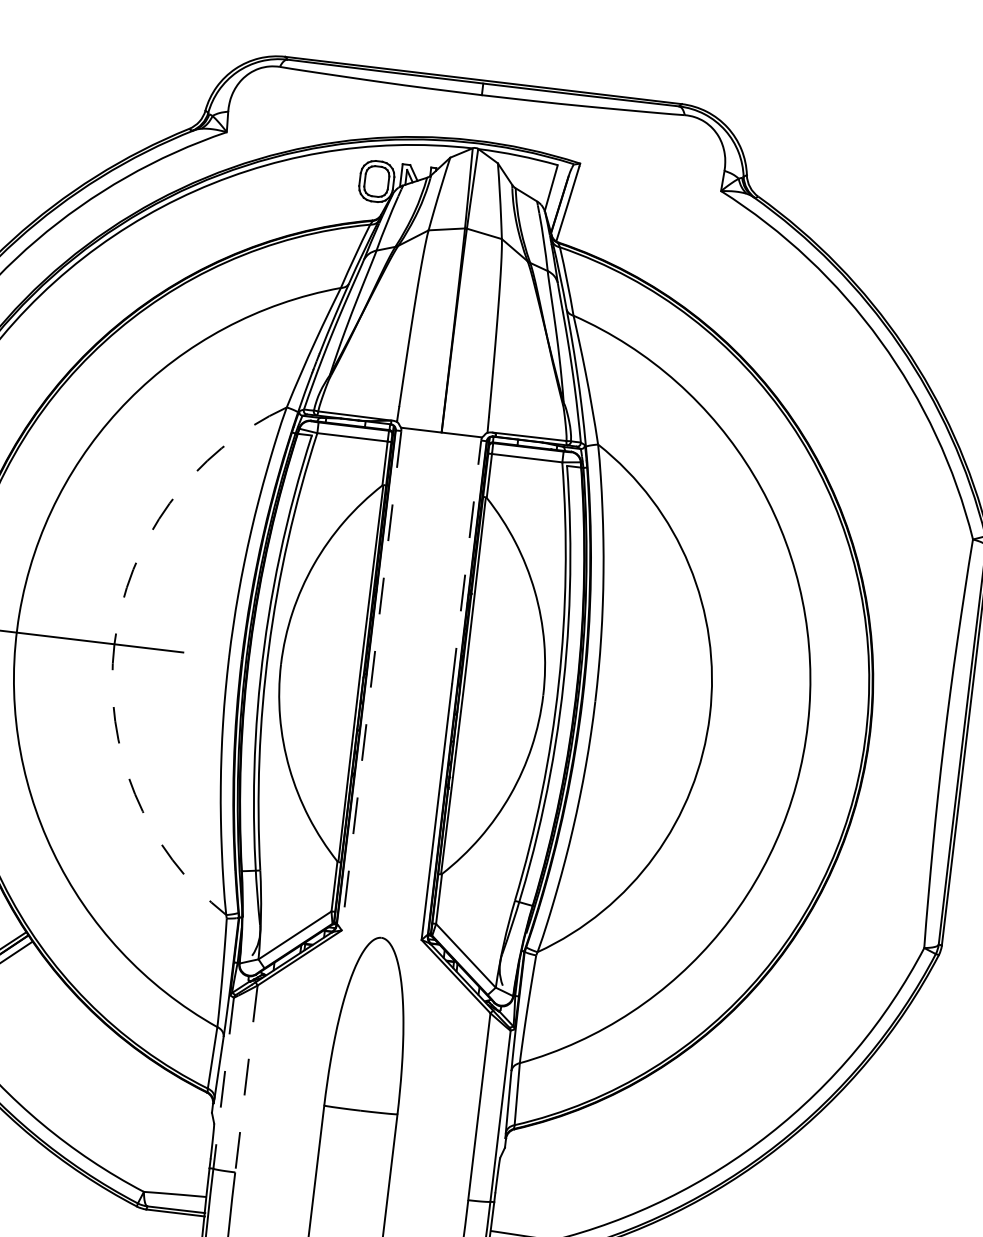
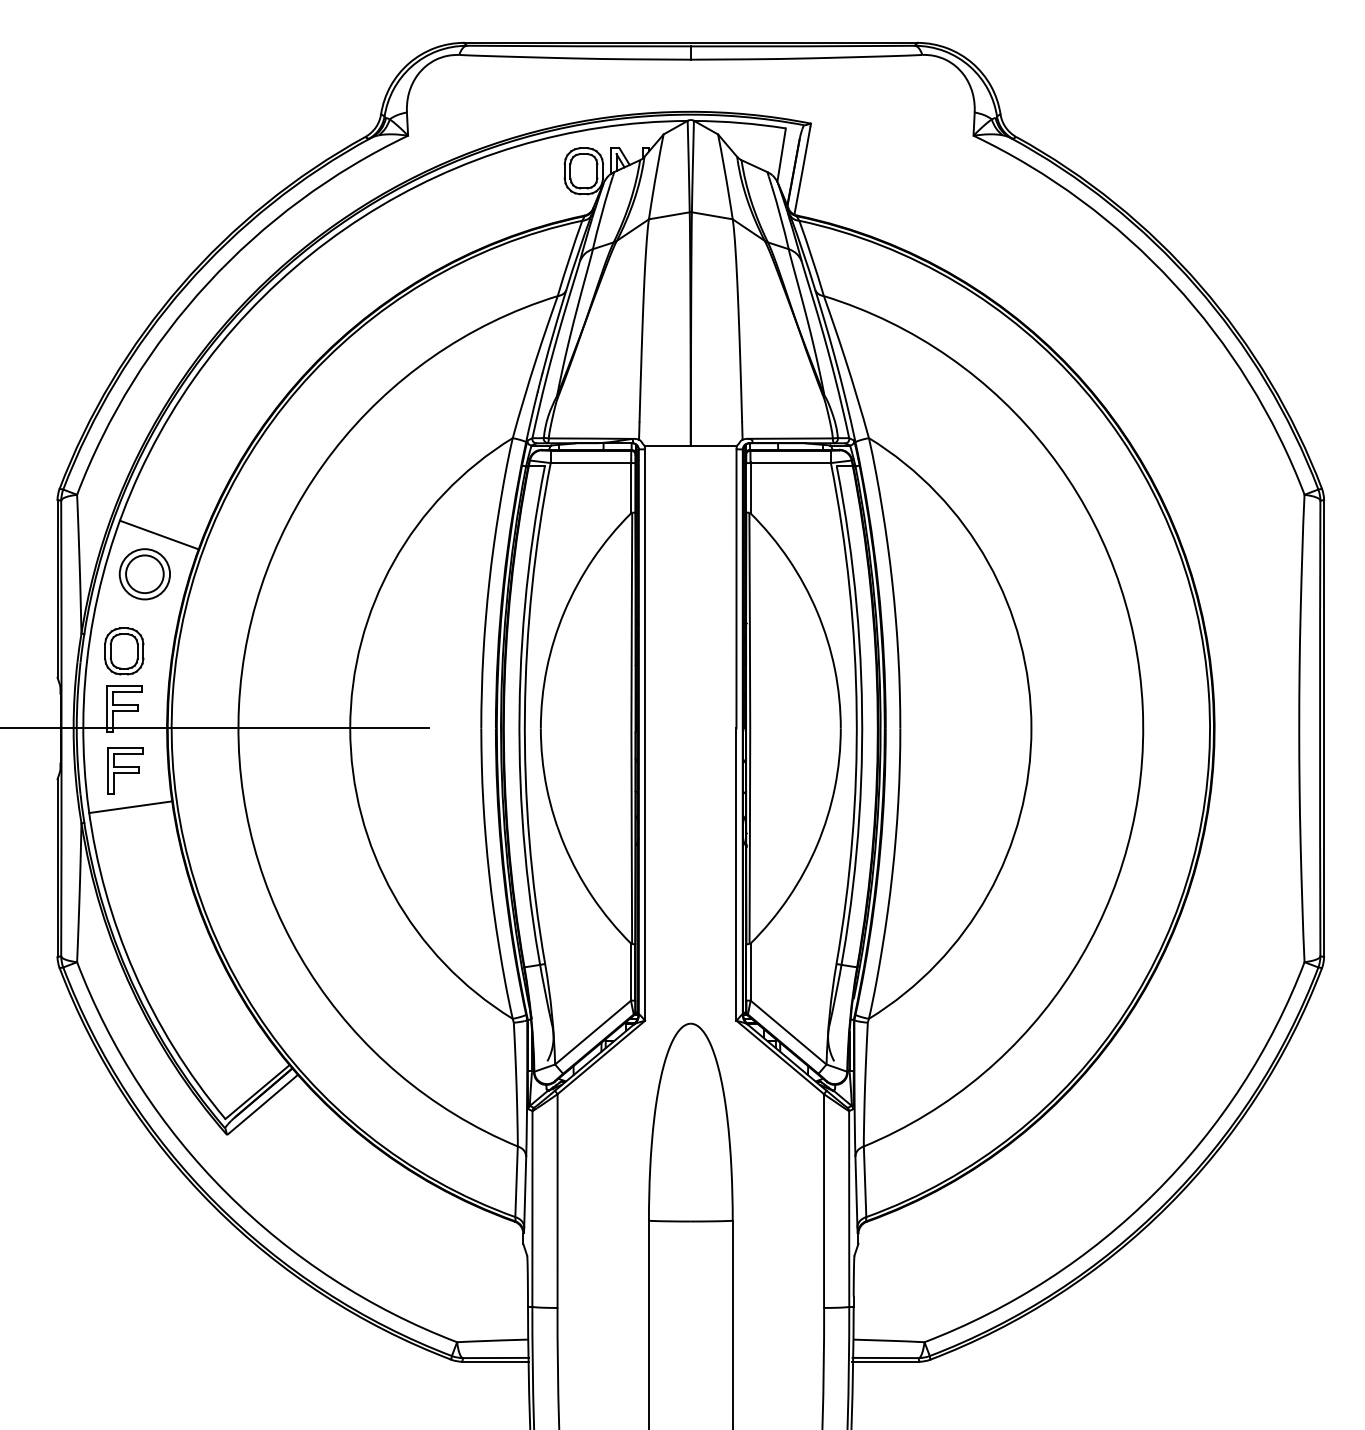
line: (466, 562) -> (736, 588), dashed -> solid
arc: (114, 644) -> (350, 728), dashed -> solid
line: (371, 681) -> (645, 735), dashed -> solid
line: (246, 1079) -> (557, 1201), dashed -> solid
line: (223, 1082) -> (532, 1208), dashed -> solid

